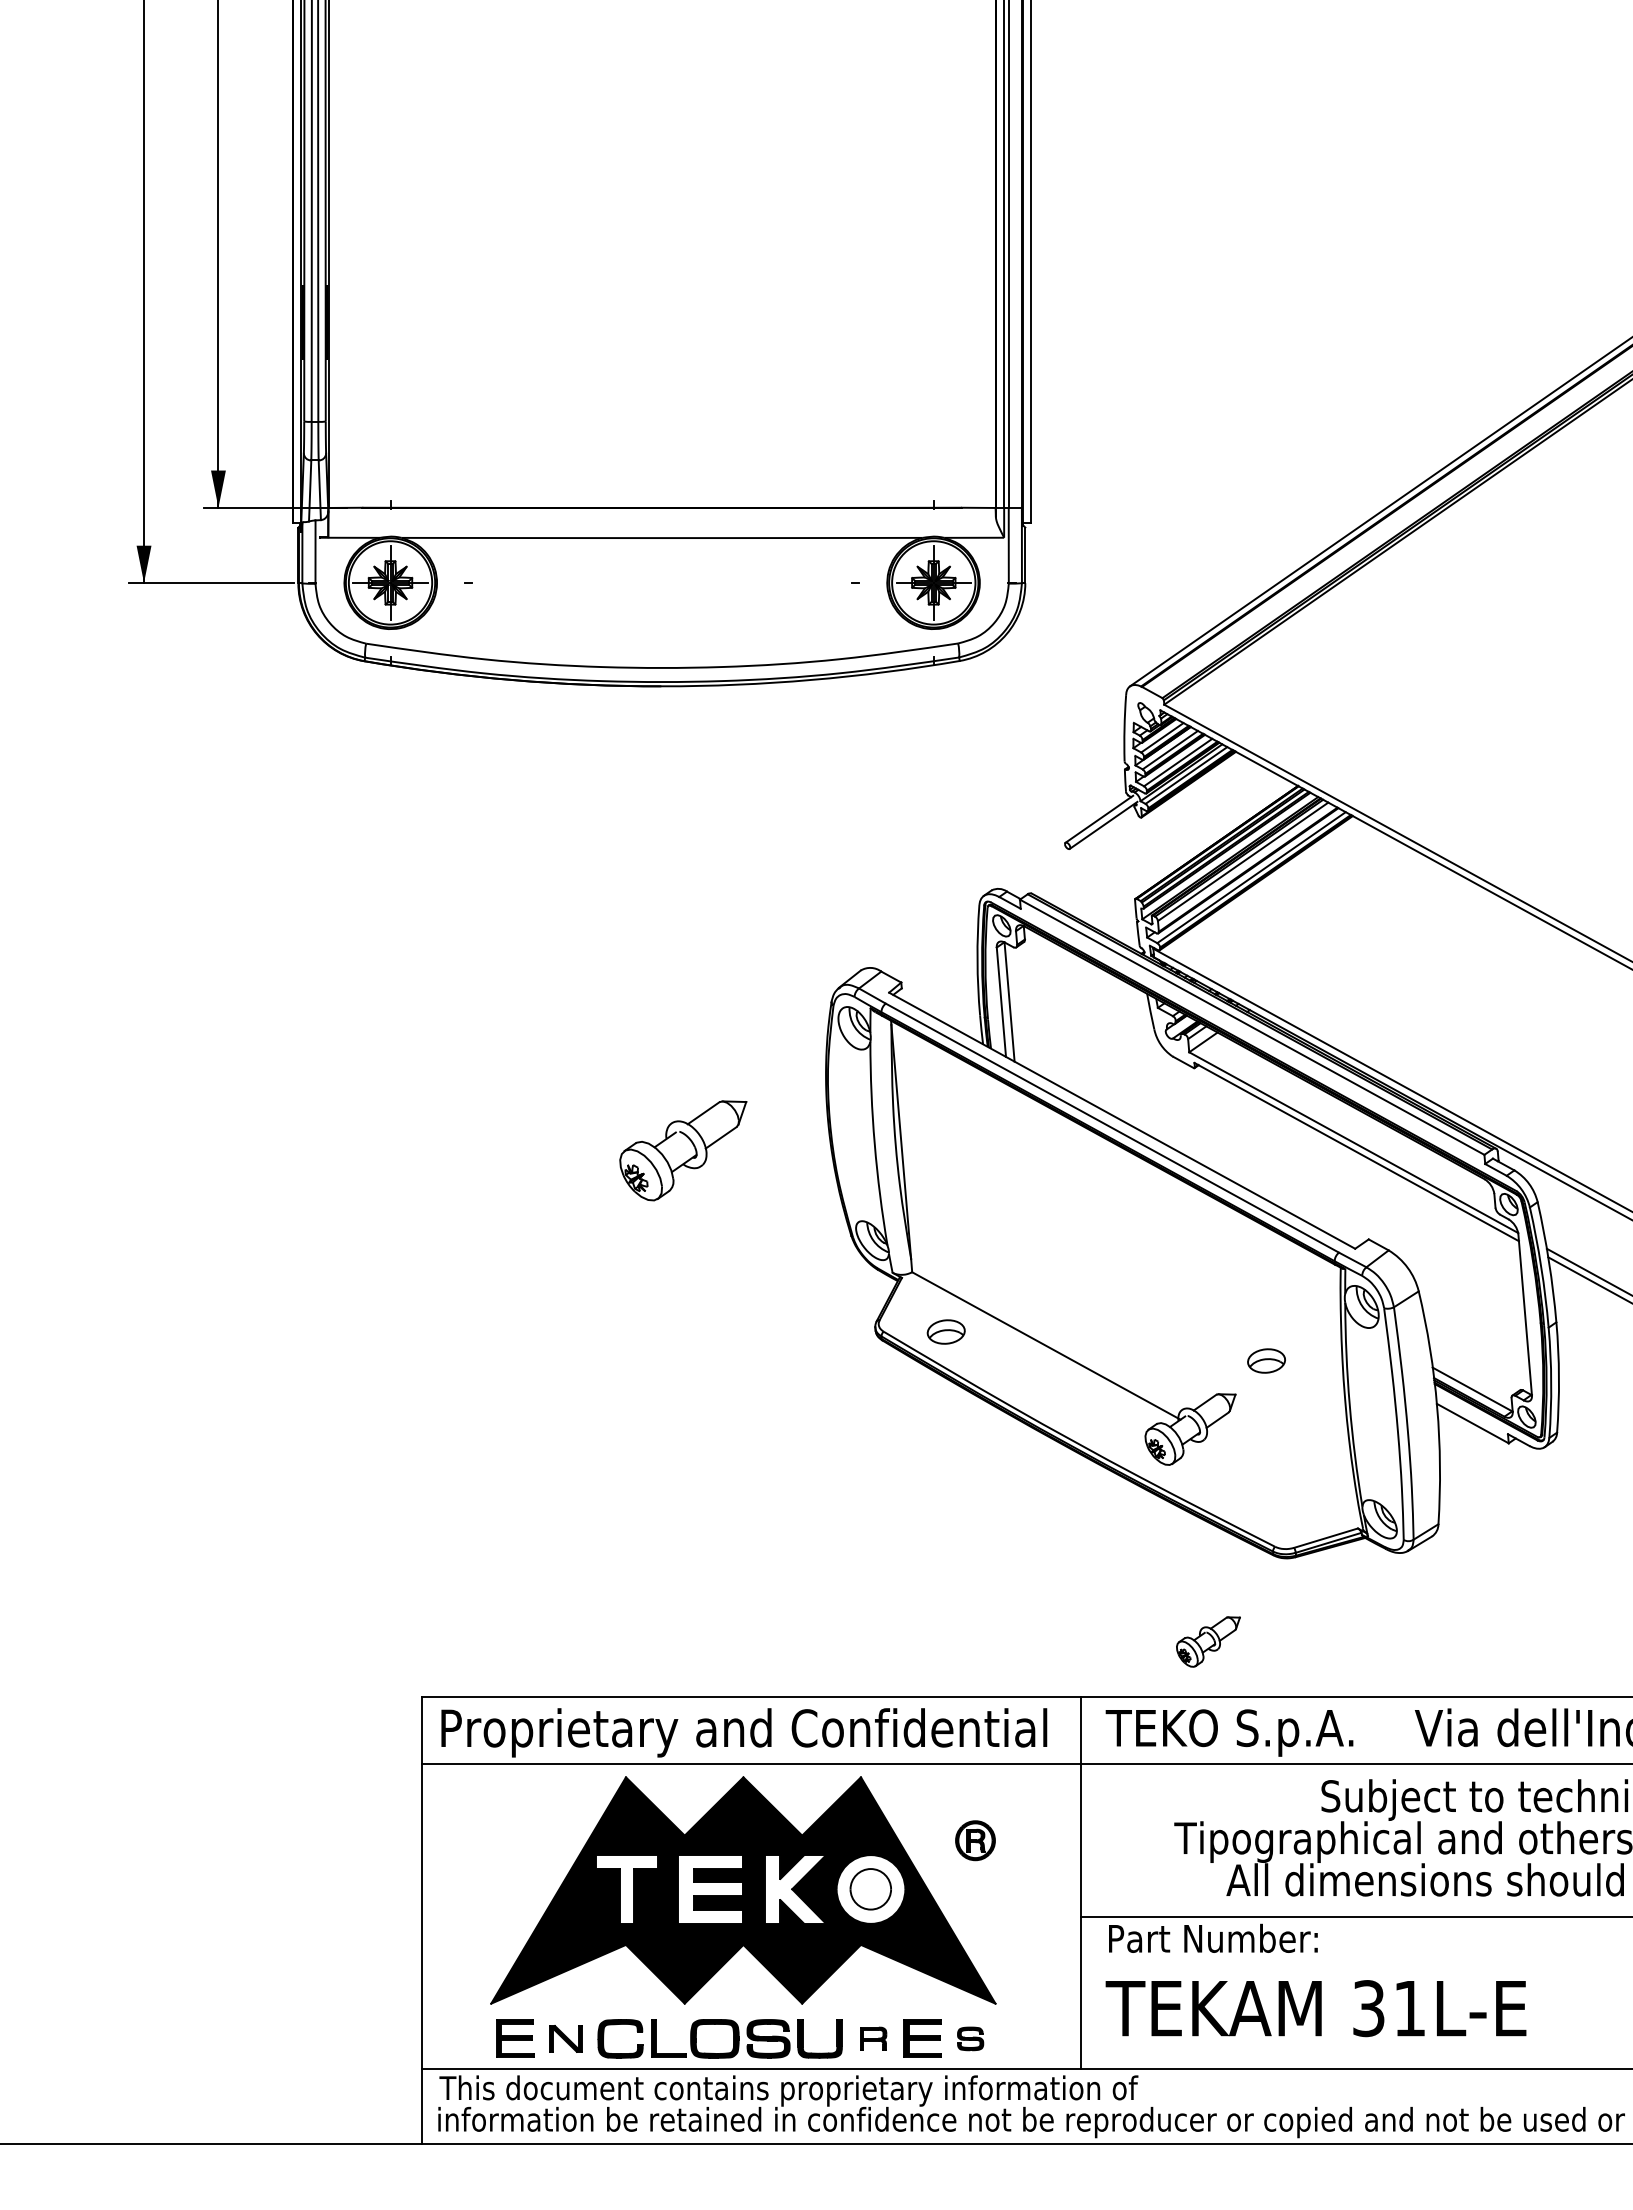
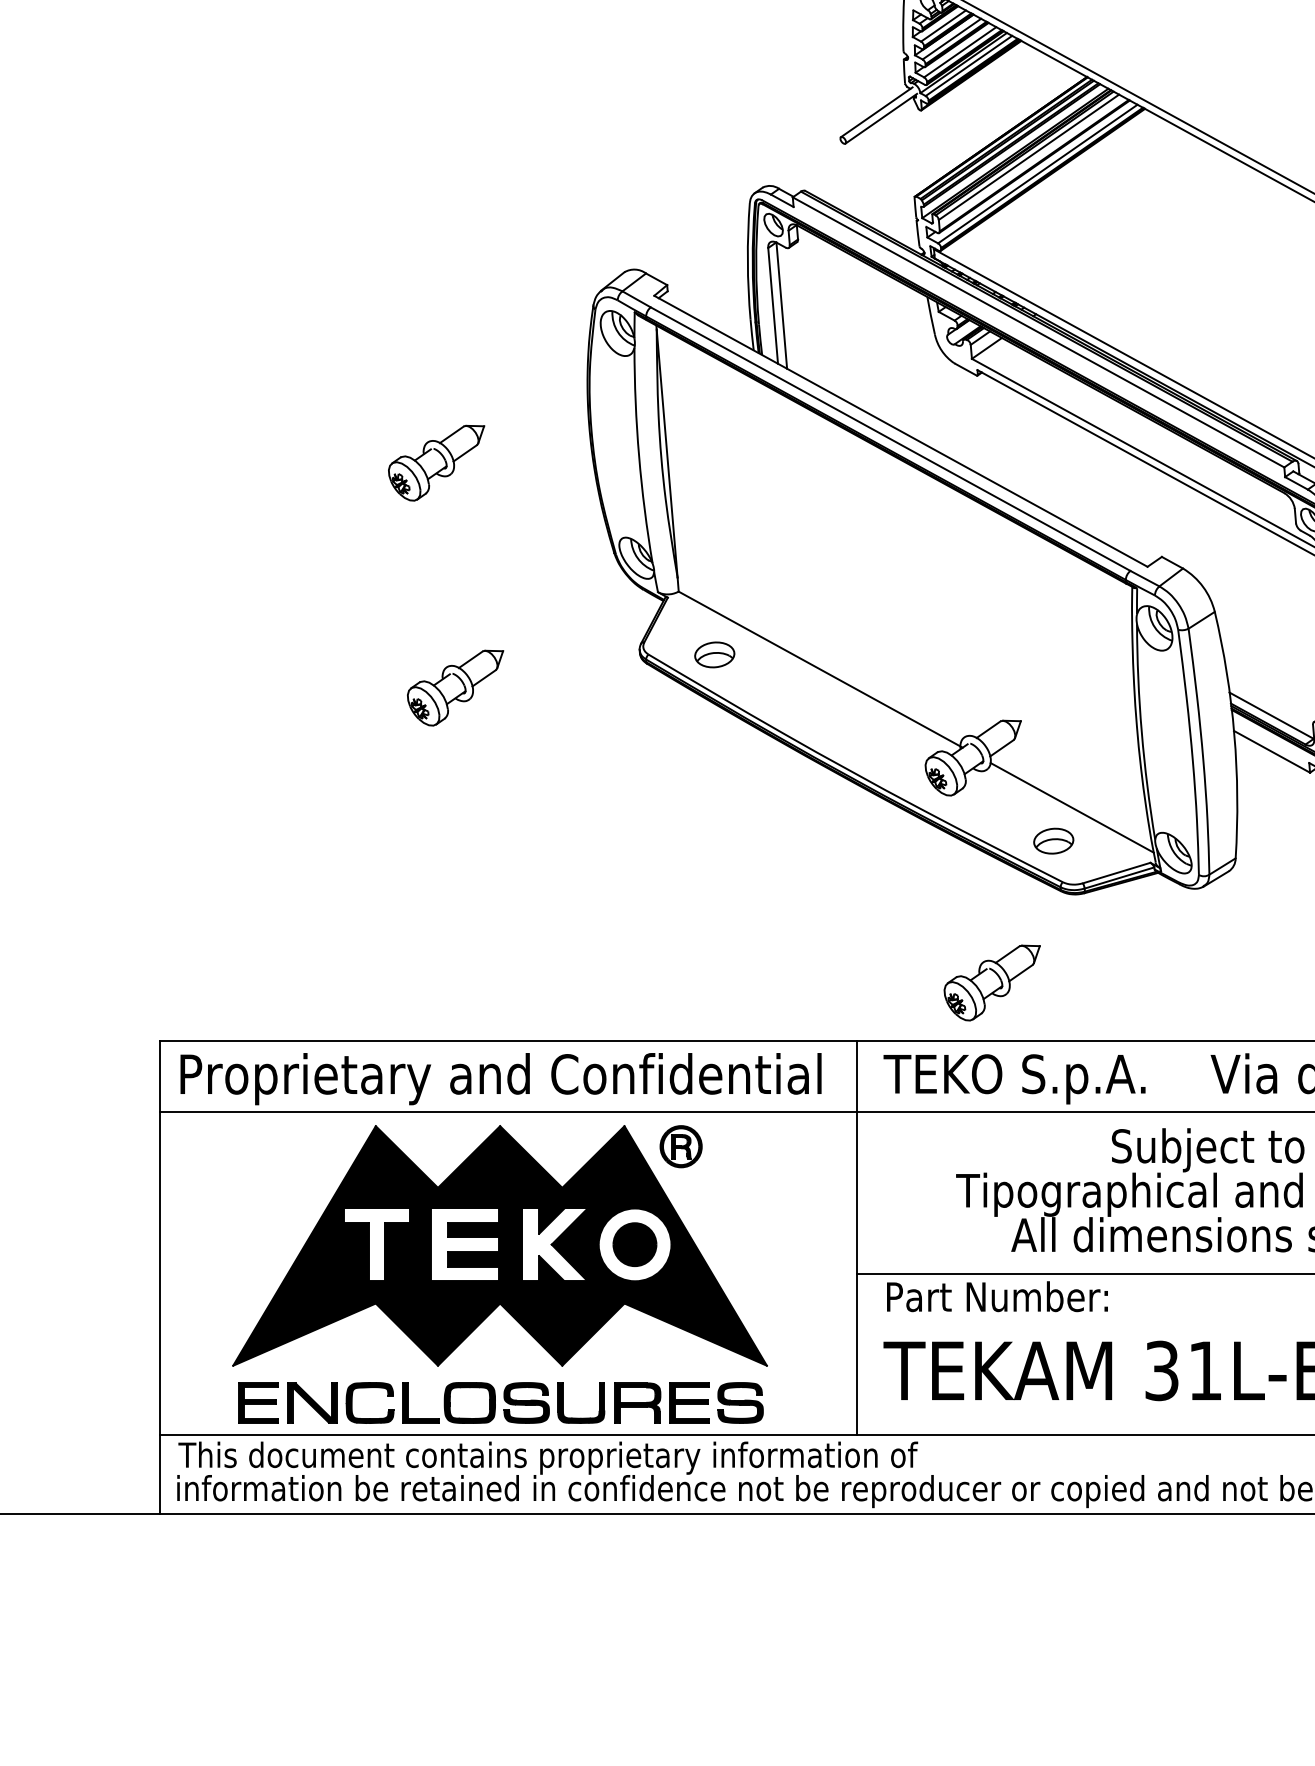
part: (683, 1150) -> (436, 462), size x0.71
part: (1266, 1360) -> (1053, 840), moved
part: (701, 1363) -> (455, 688), added
line: (1283, 1476) -> (1071, 807), added
part: (1208, 1641) -> (992, 982), size x1.43
part: (975, 1840) -> (681, 1146), moved
fill: (870, 1889) -> (634, 1244), added
part: (565, 2038) -> (311, 1402), size x1.43
part: (873, 2038) -> (637, 1402), size x1.67
part: (970, 2038) -> (740, 1402), size x1.67

